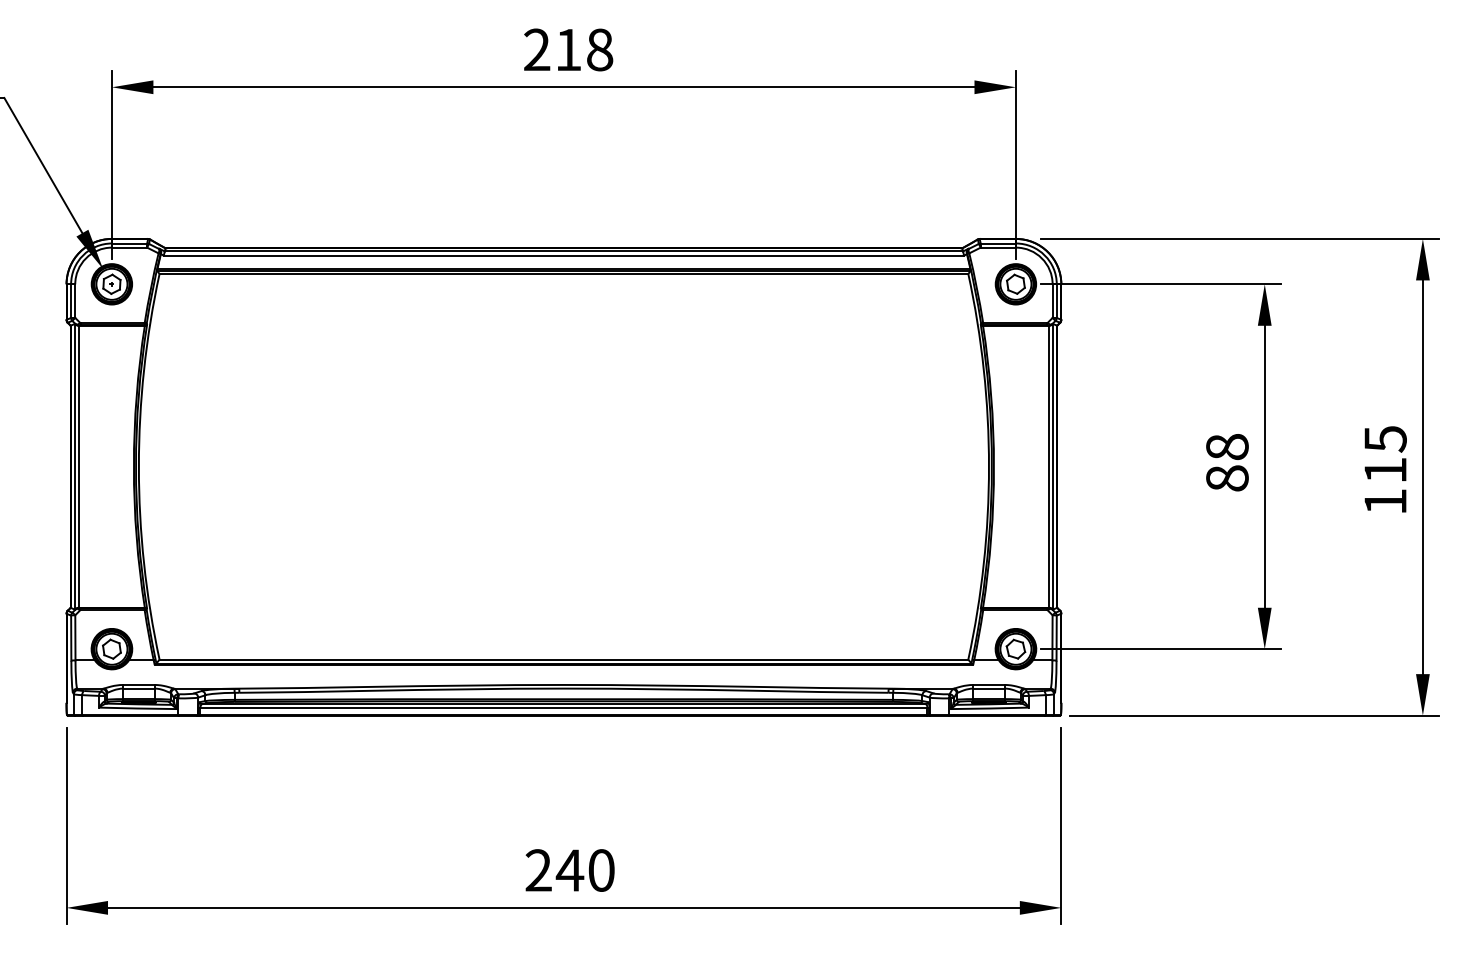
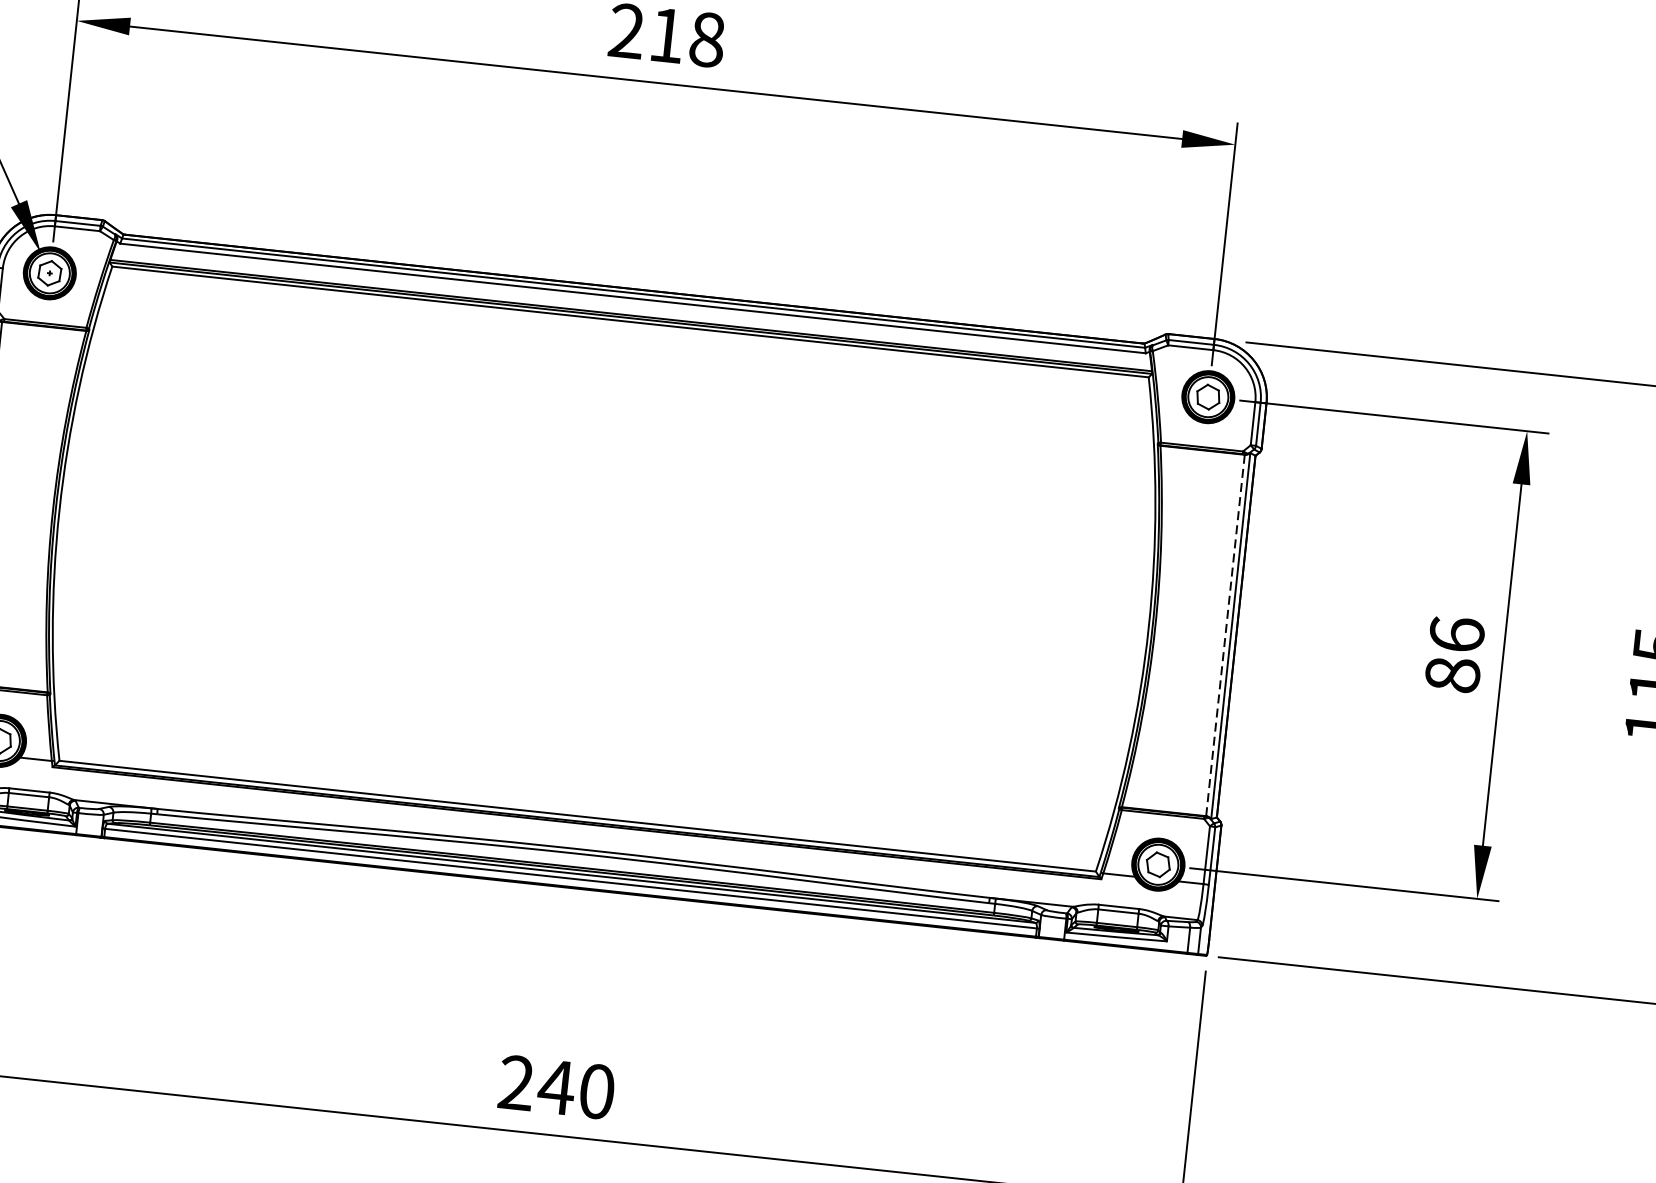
text: (1227, 446) -> (1457, 633), 88 -> 86
line: (1048, 466) -> (1225, 635), solid -> dashed

